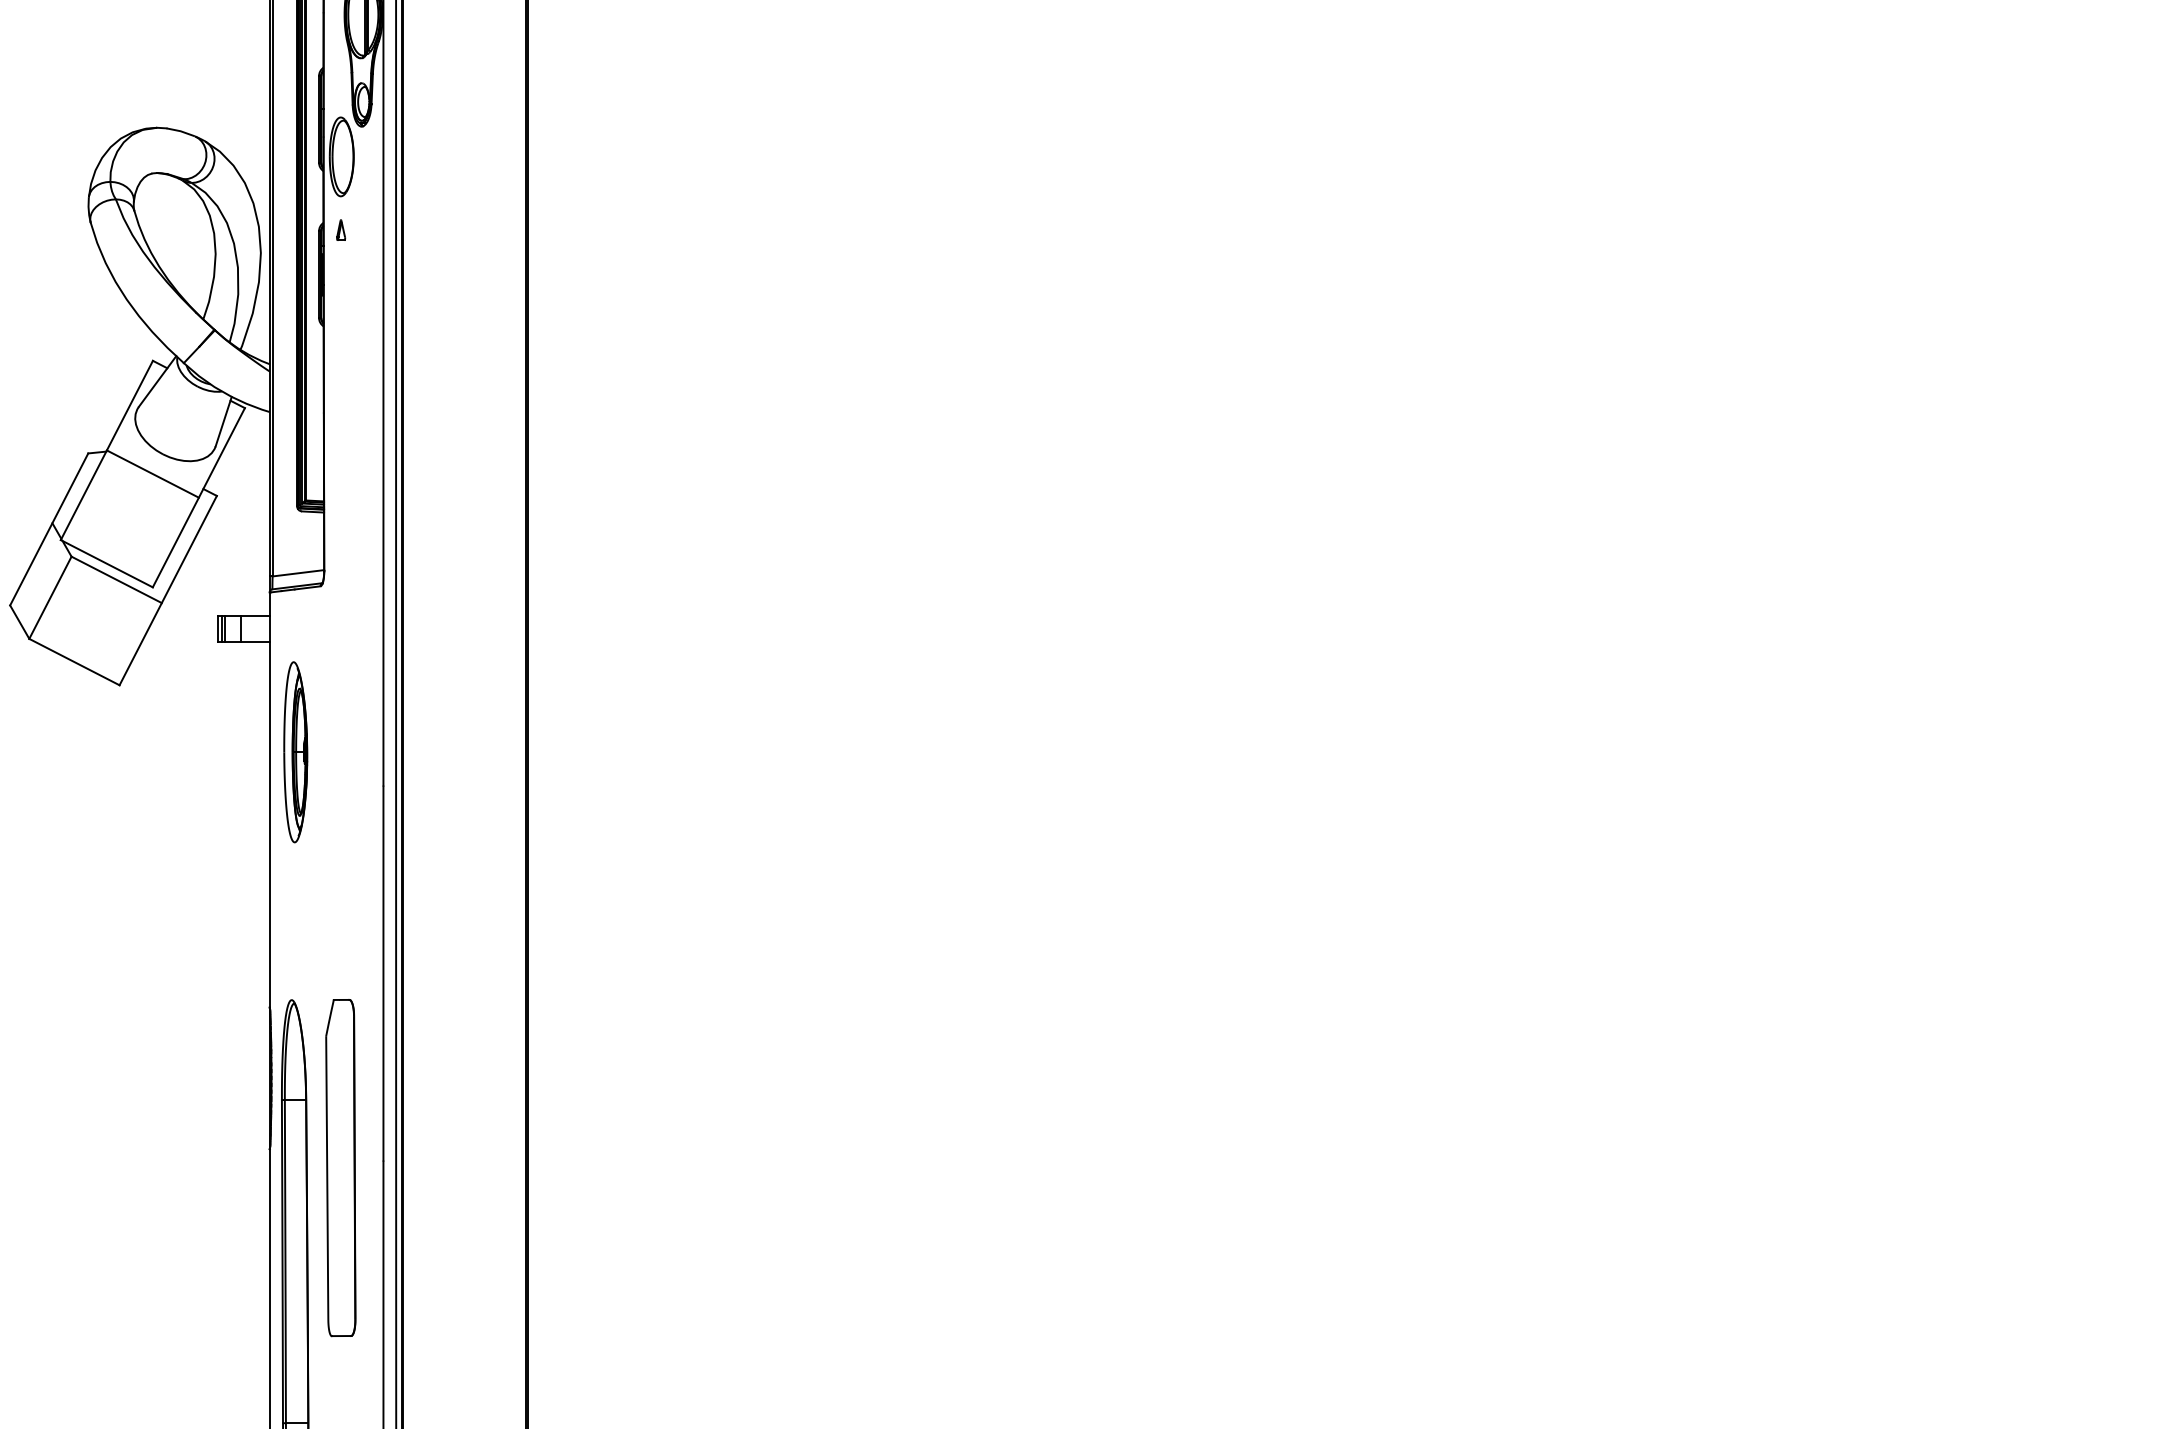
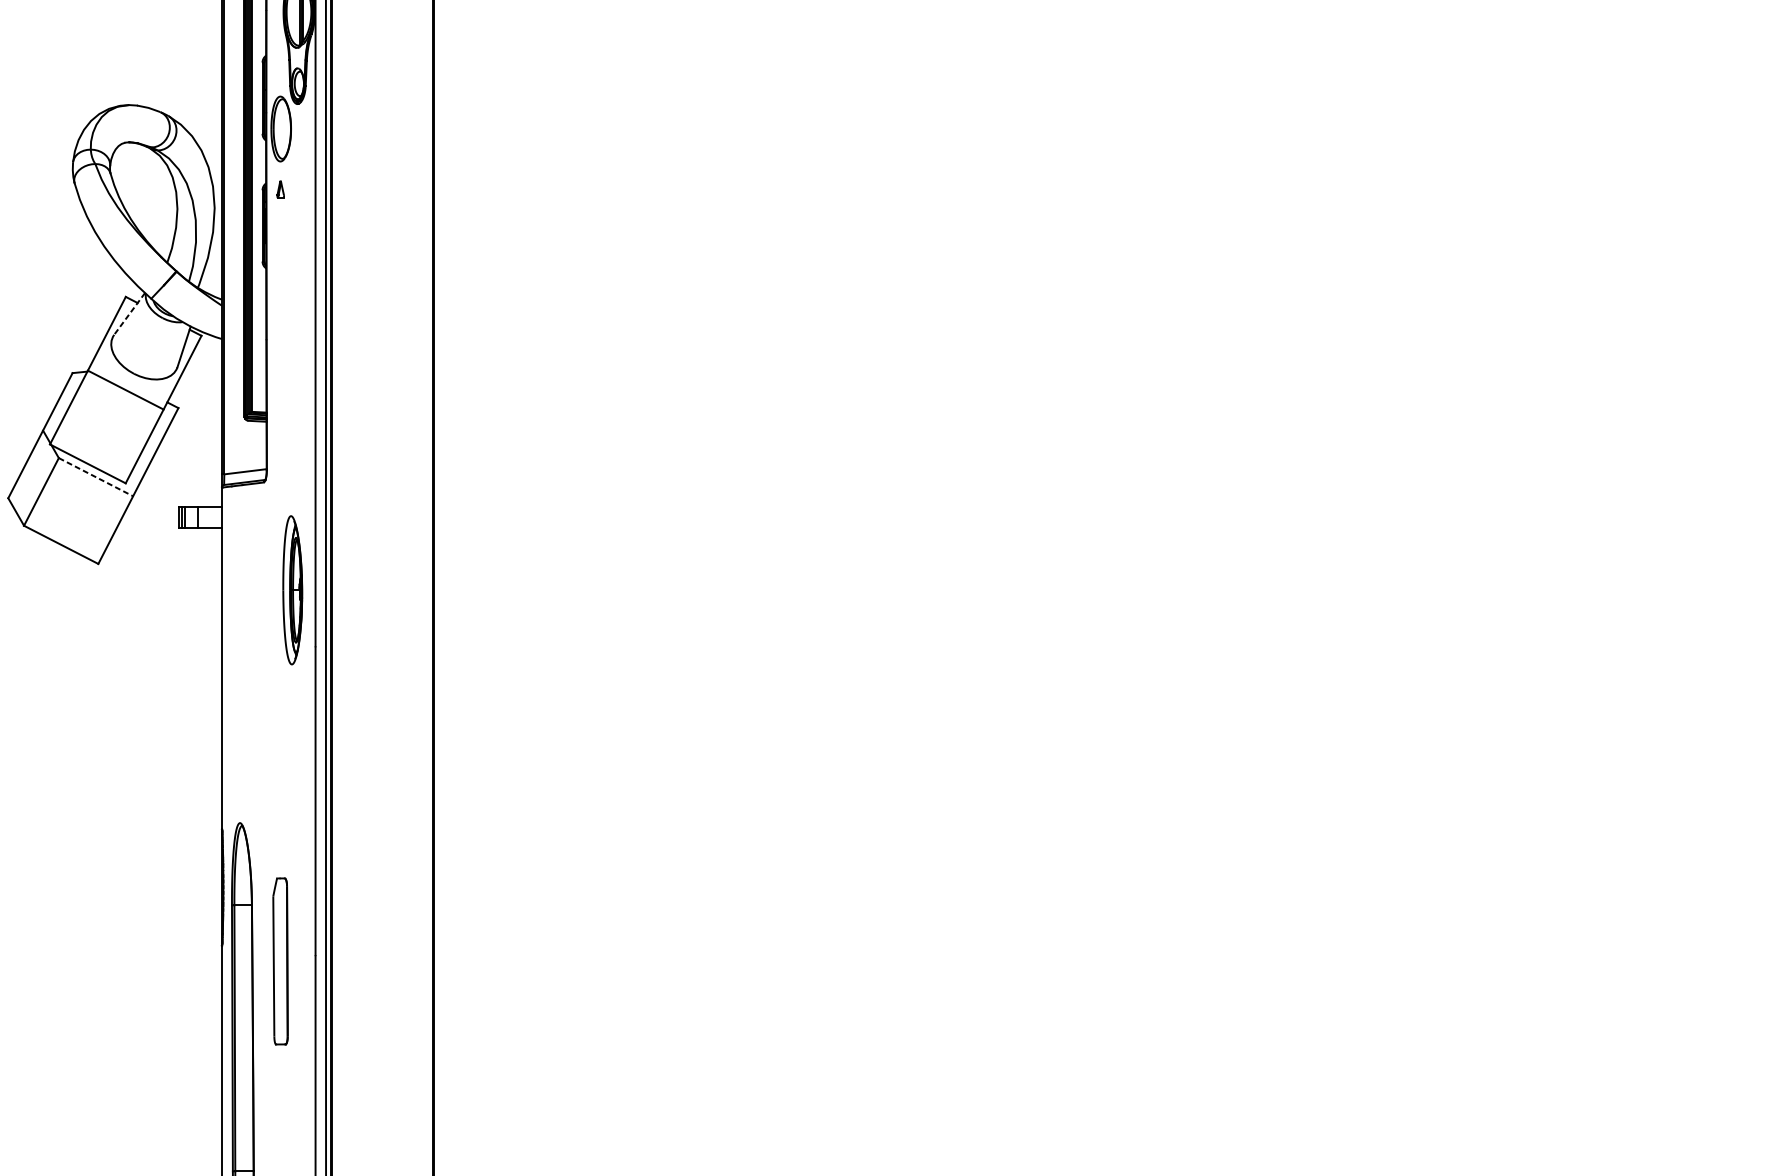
line: (157, 381) -> (129, 313), solid -> dashed
line: (116, 579) -> (95, 476), solid -> dashed
part: (295, 752) -> (292, 590), moved
part: (340, 1168) -> (280, 961), size x0.6

